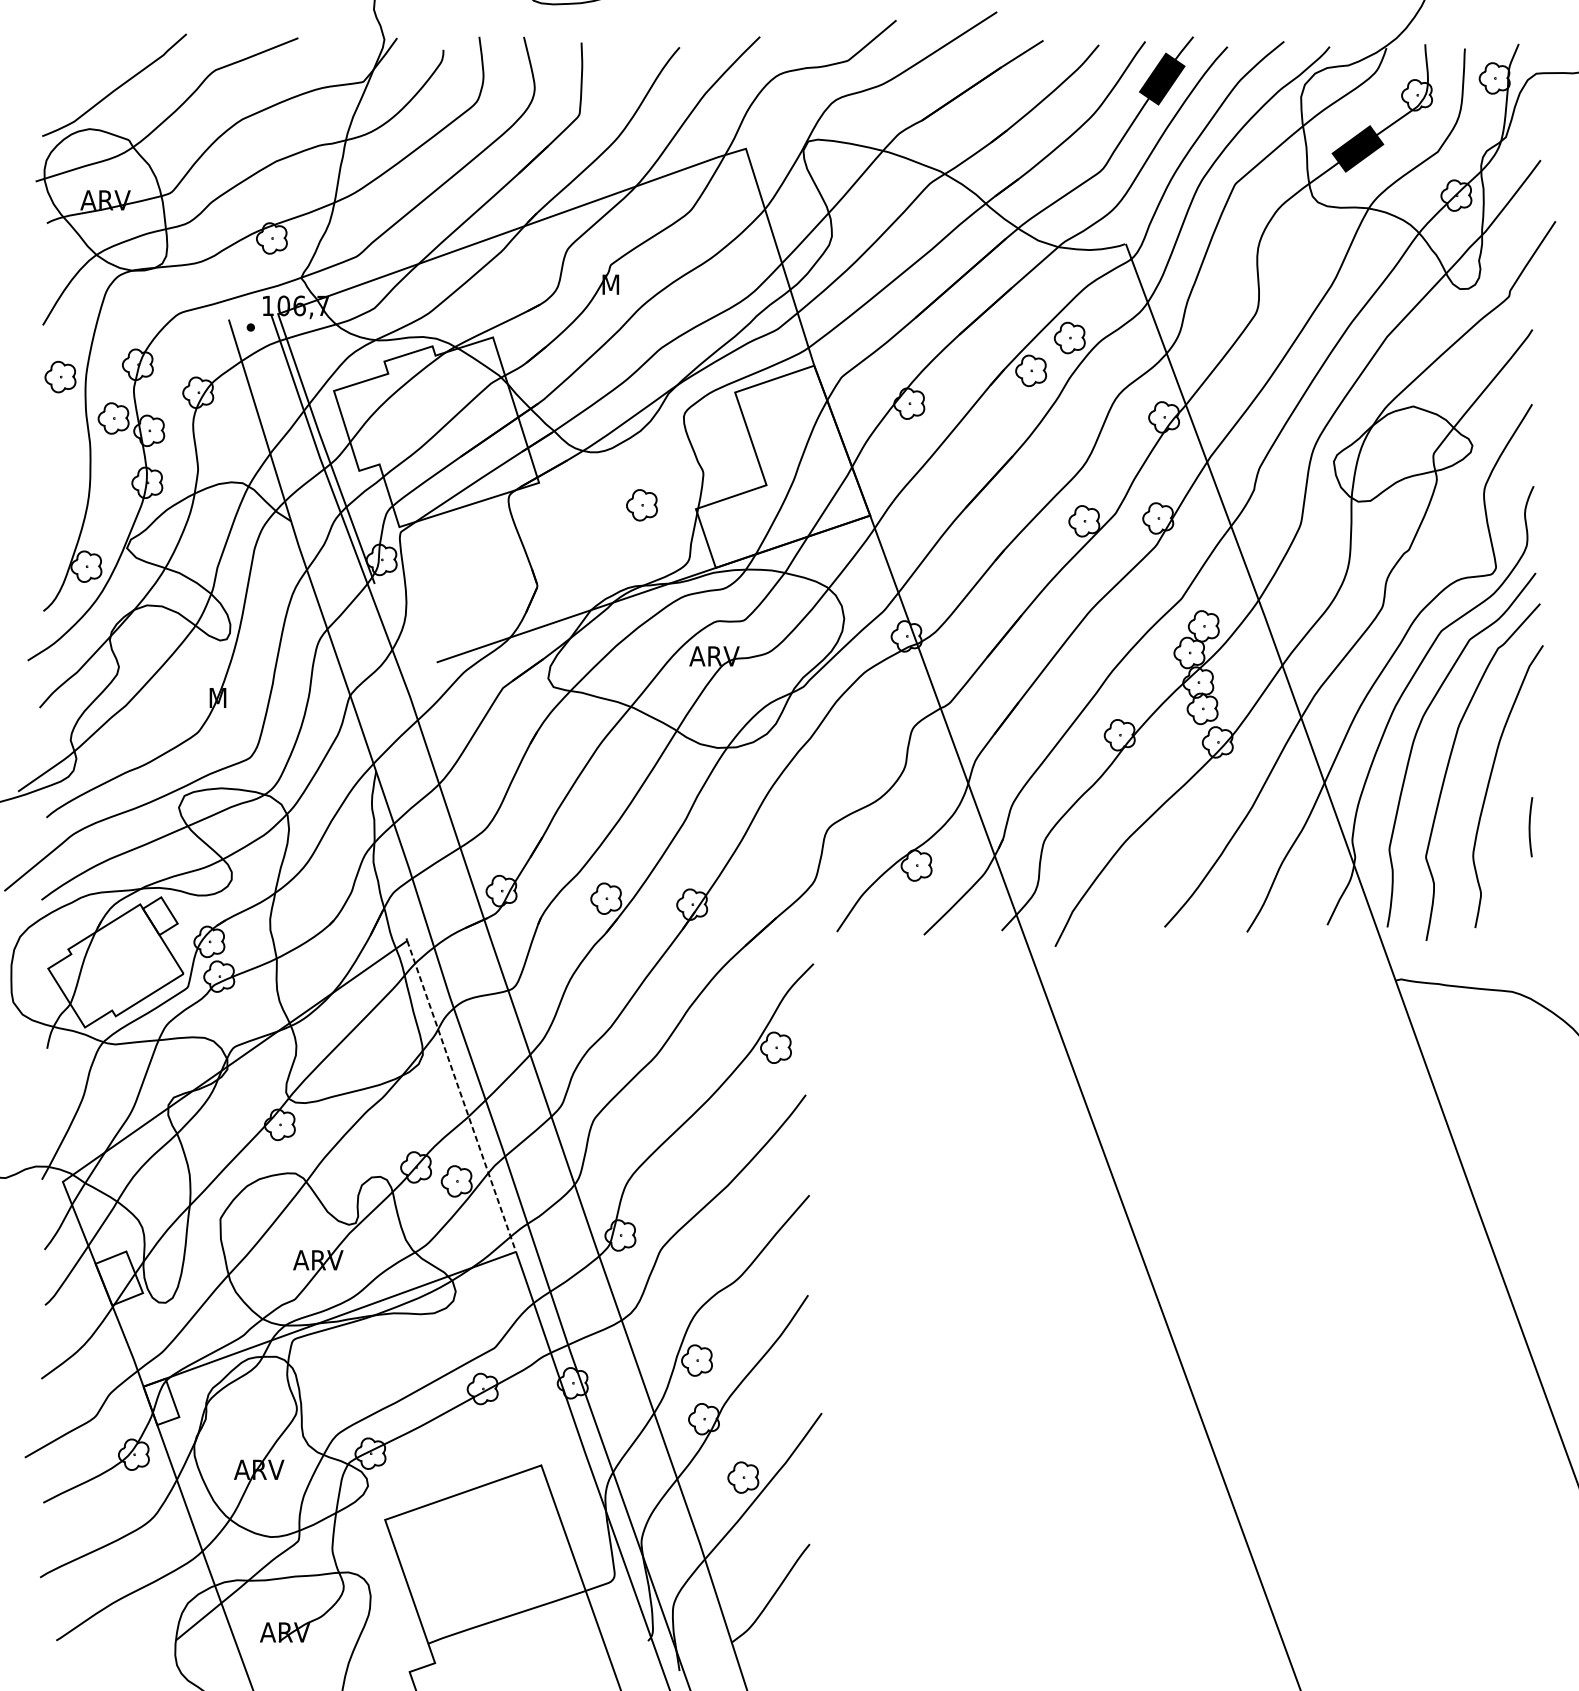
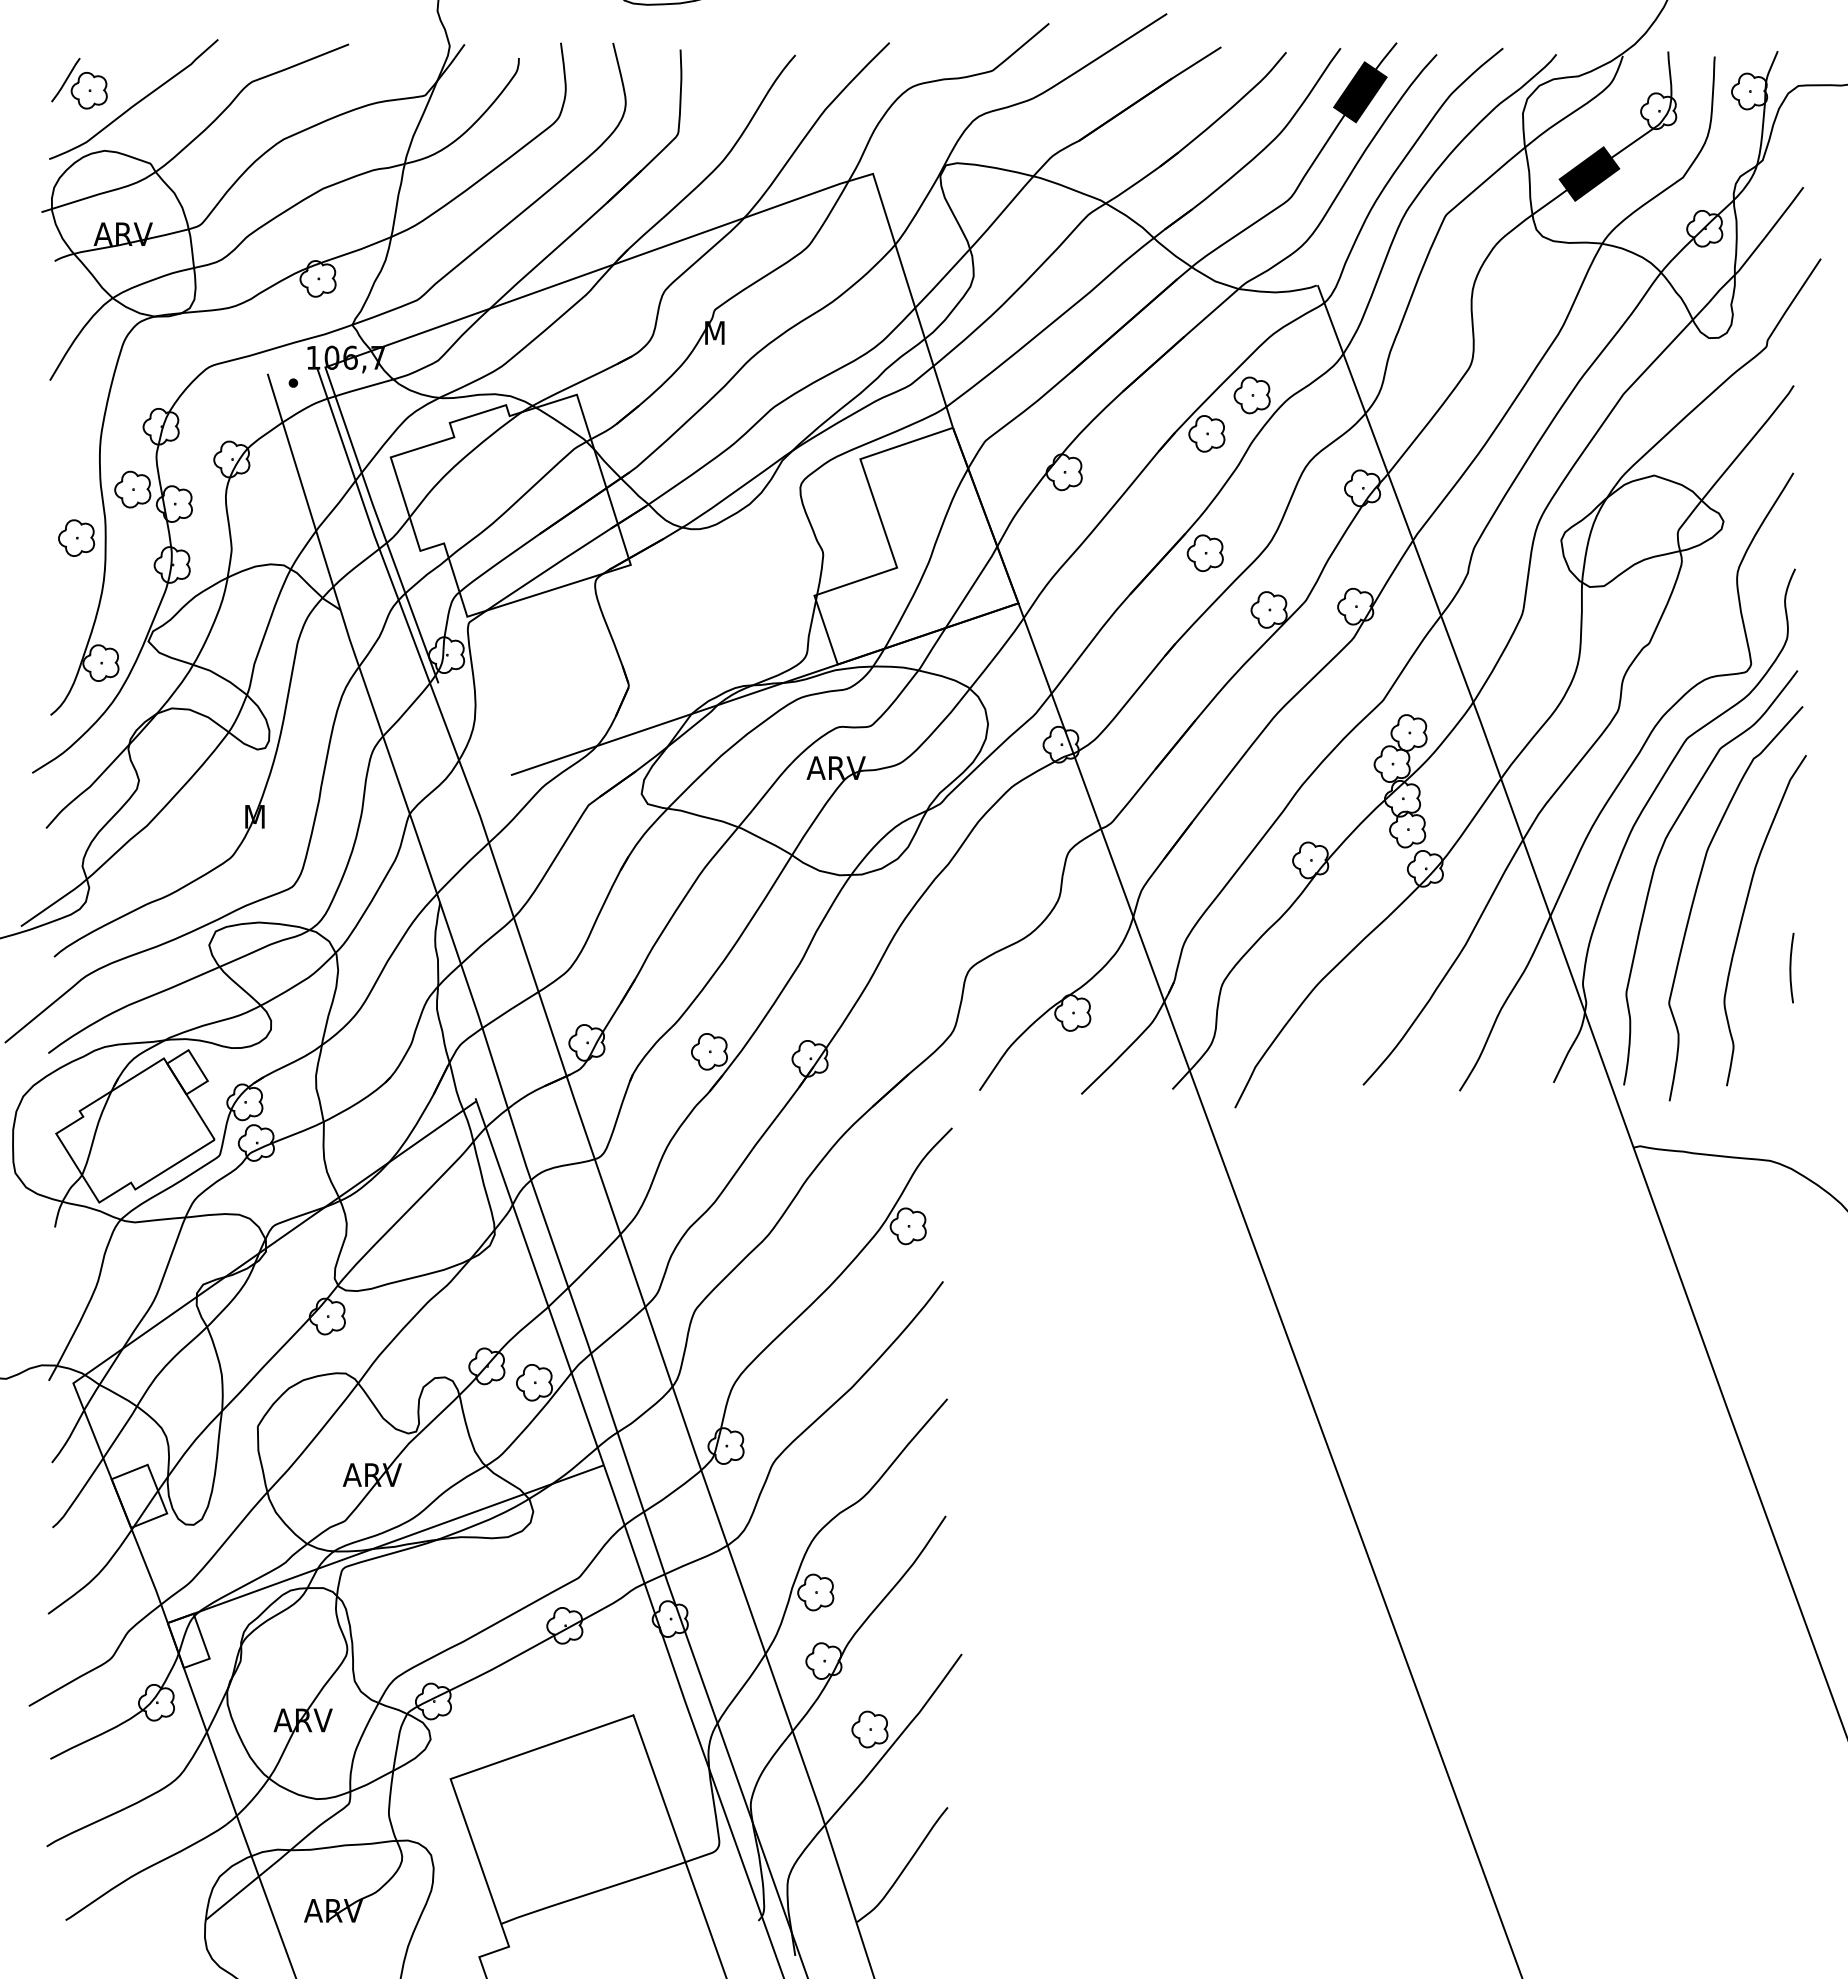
part: (68, 71) -> (79, 83), added
part: (60, 376) -> (76, 537), moved
part: (641, 505) -> (1204, 553), moved
line: (461, 1096) -> (540, 1283), dashed -> solid

